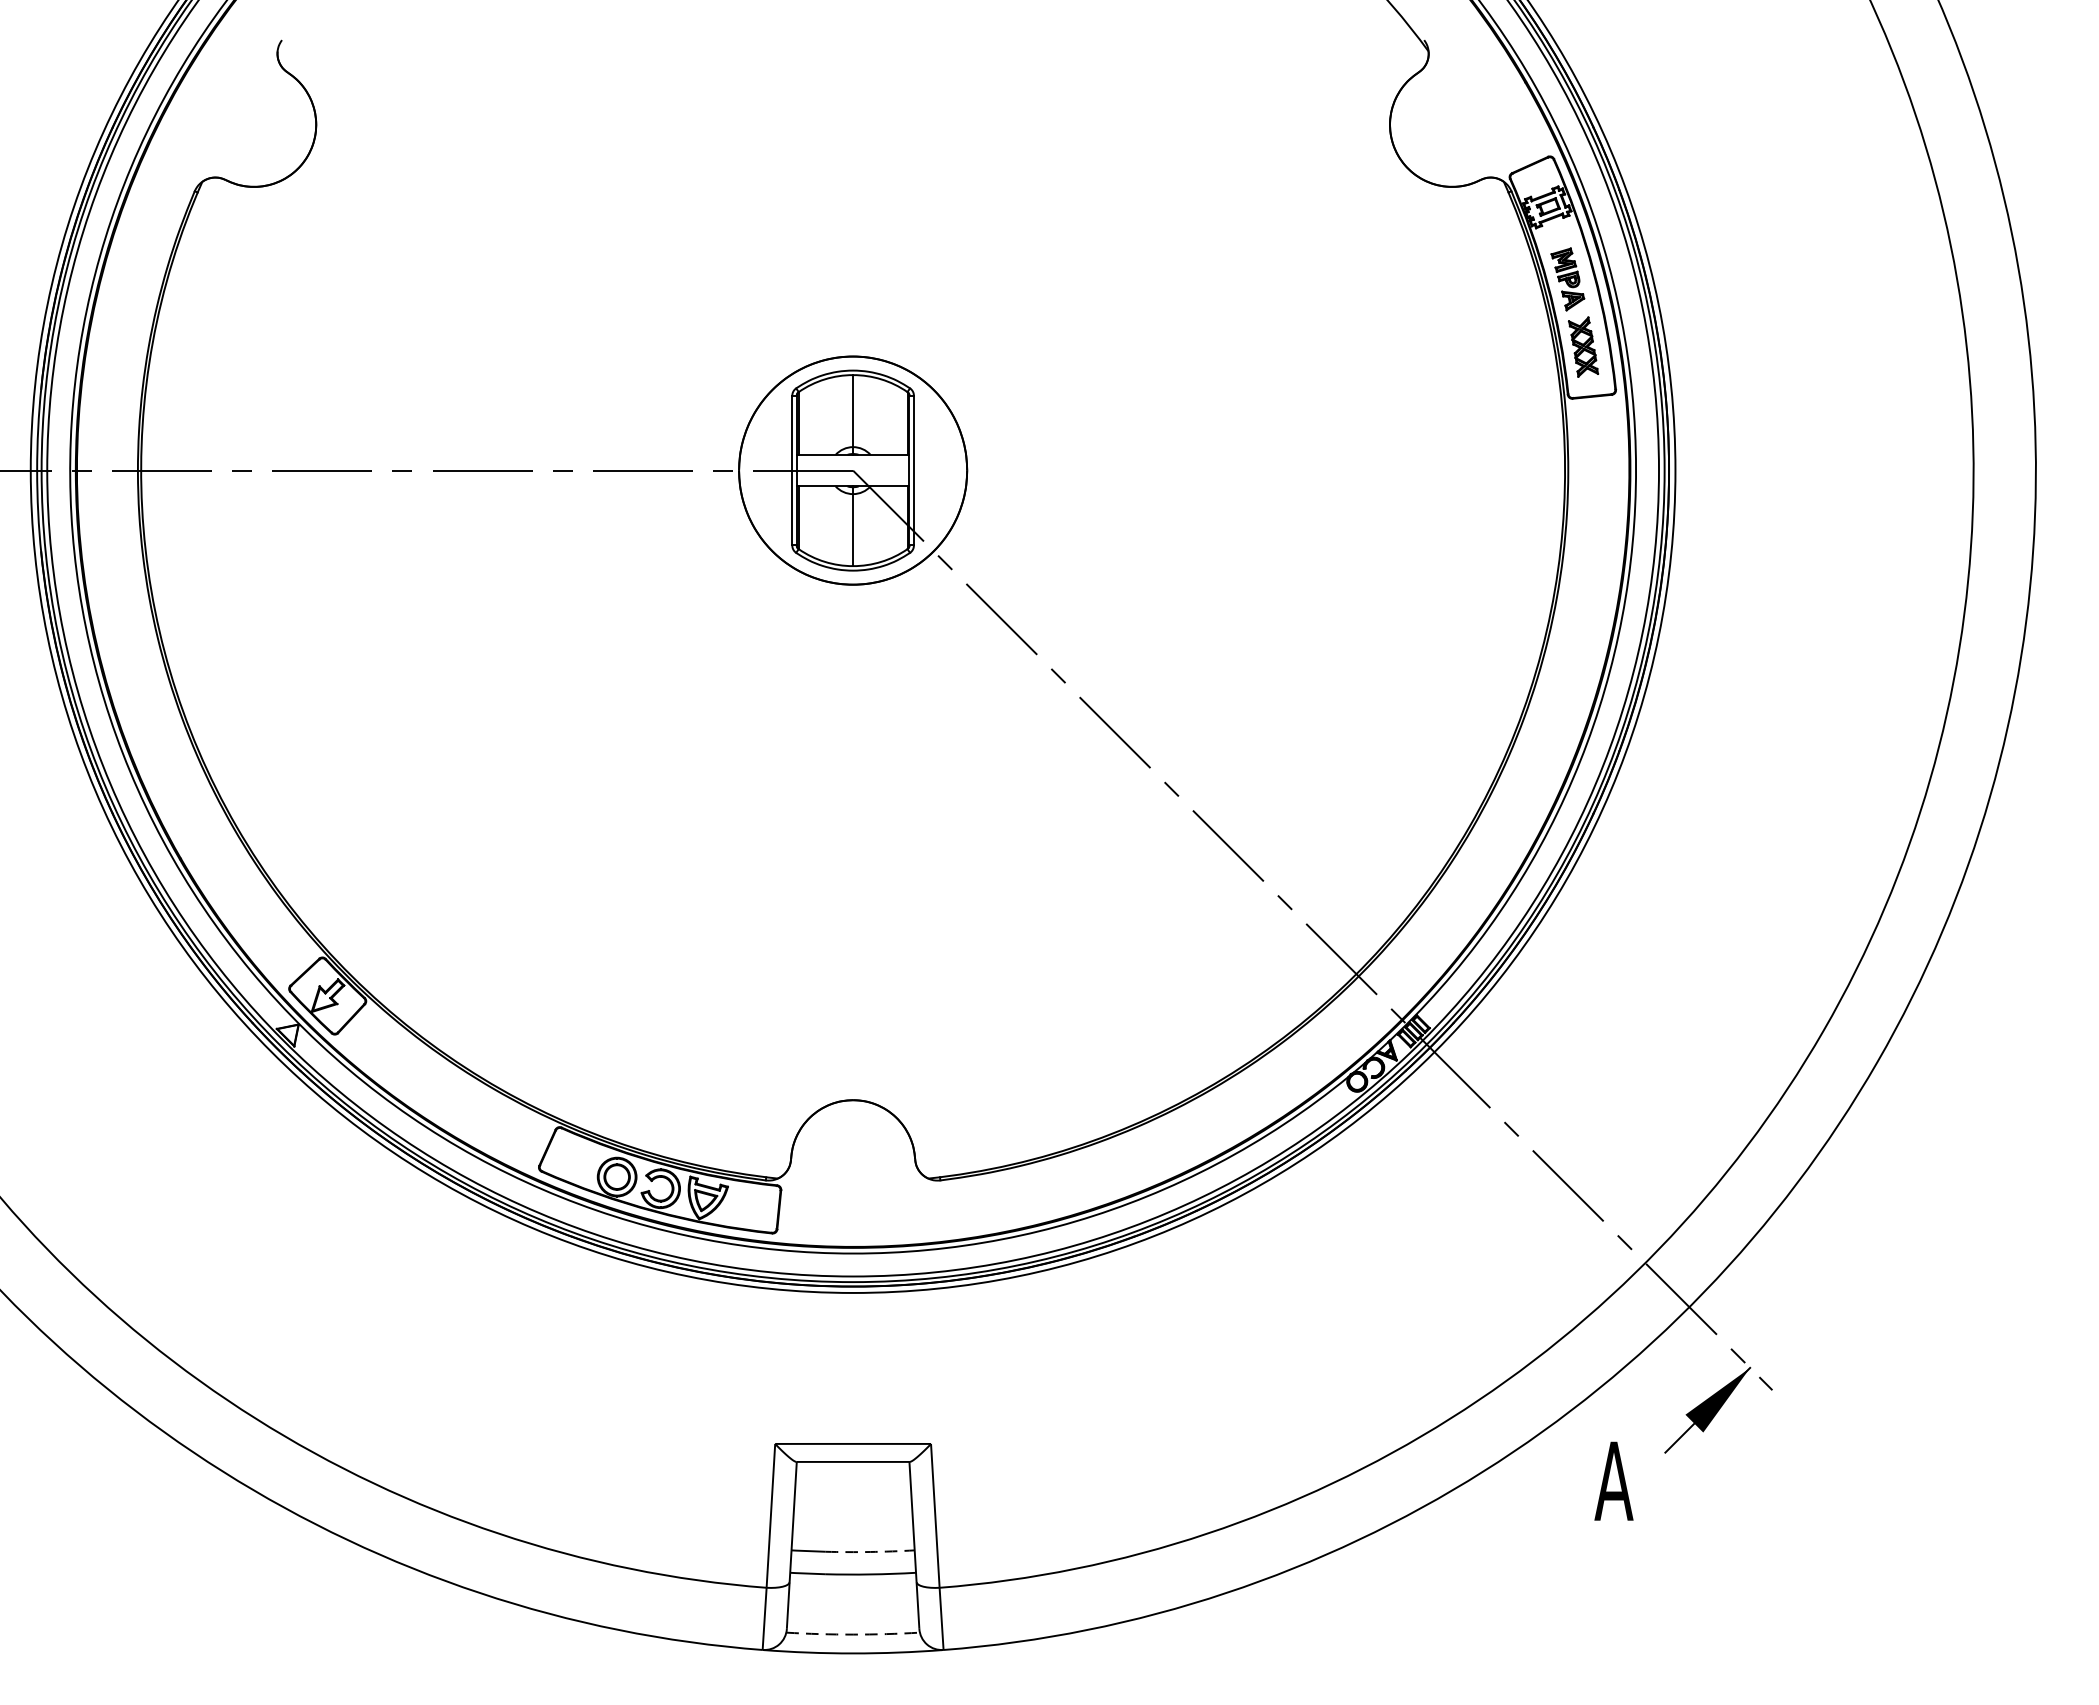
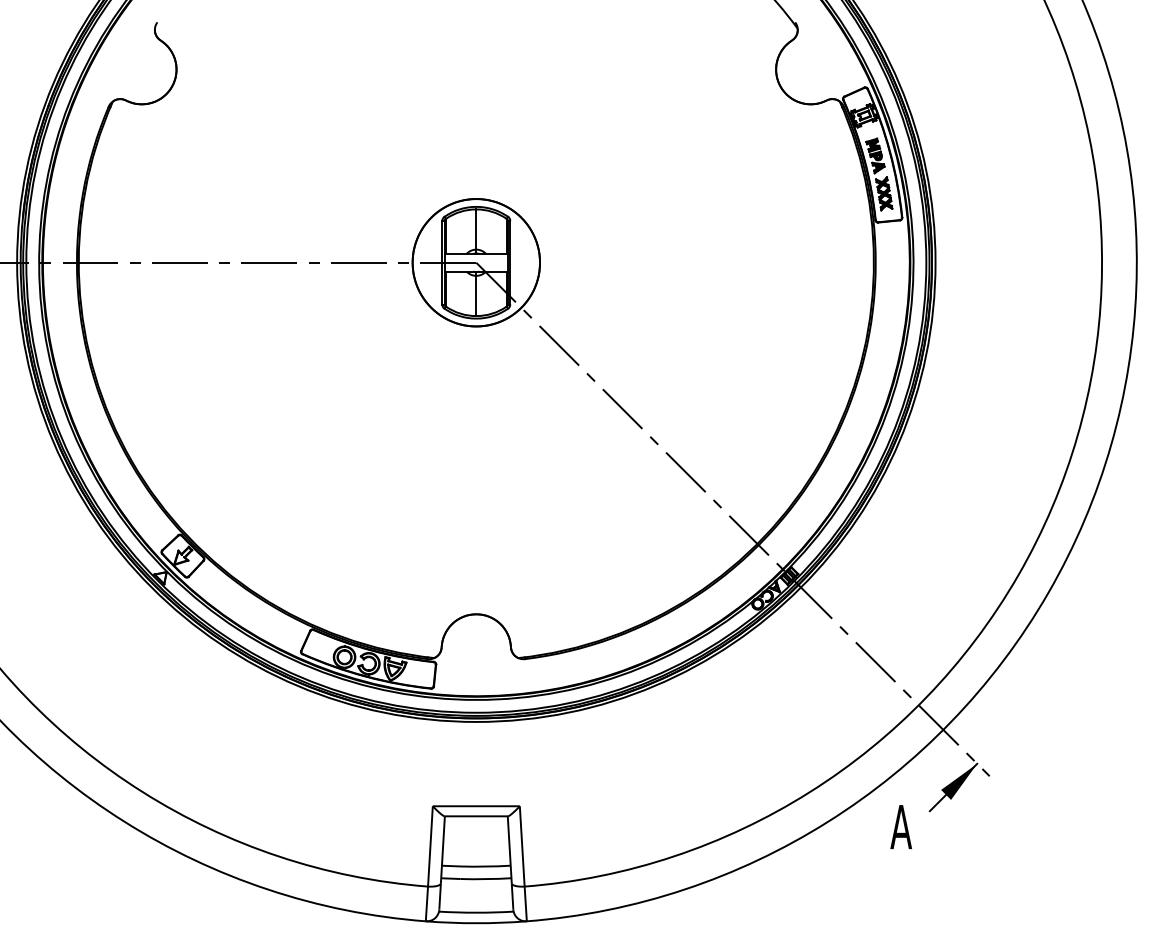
arc: (869, 1551) -> (485, 866), dashed -> solid
arc: (853, 1634) -> (476, 912), dashed -> solid

